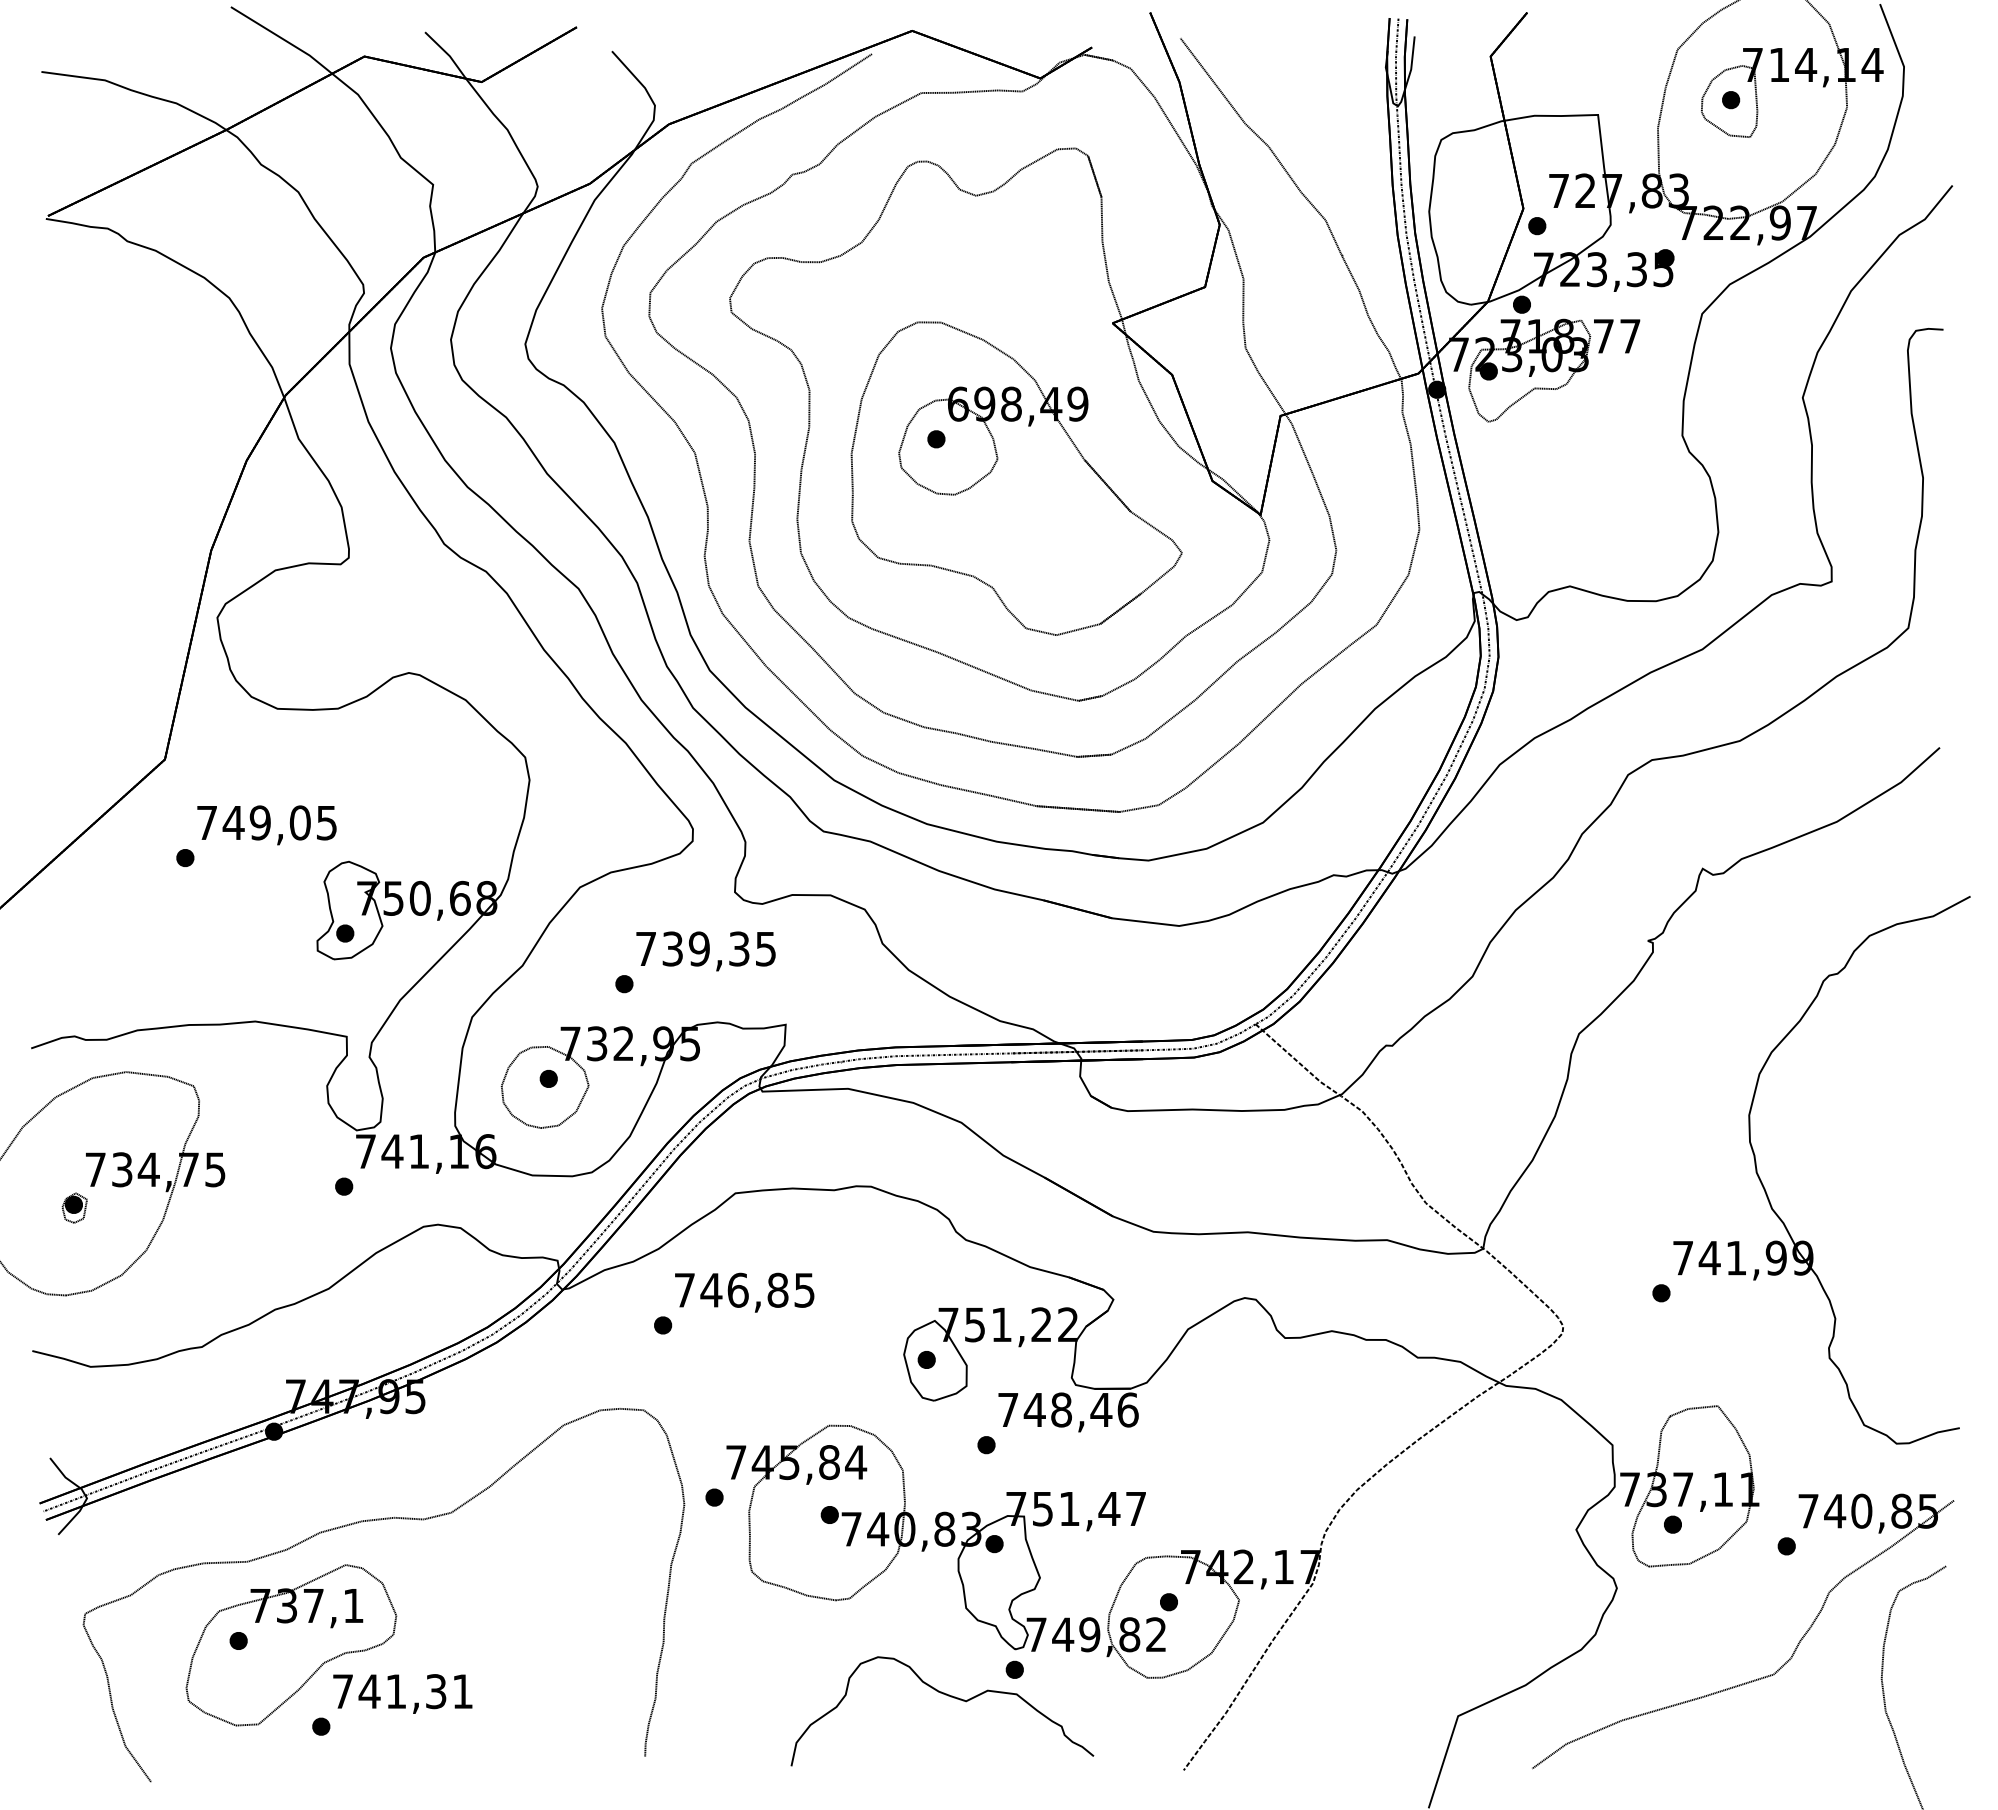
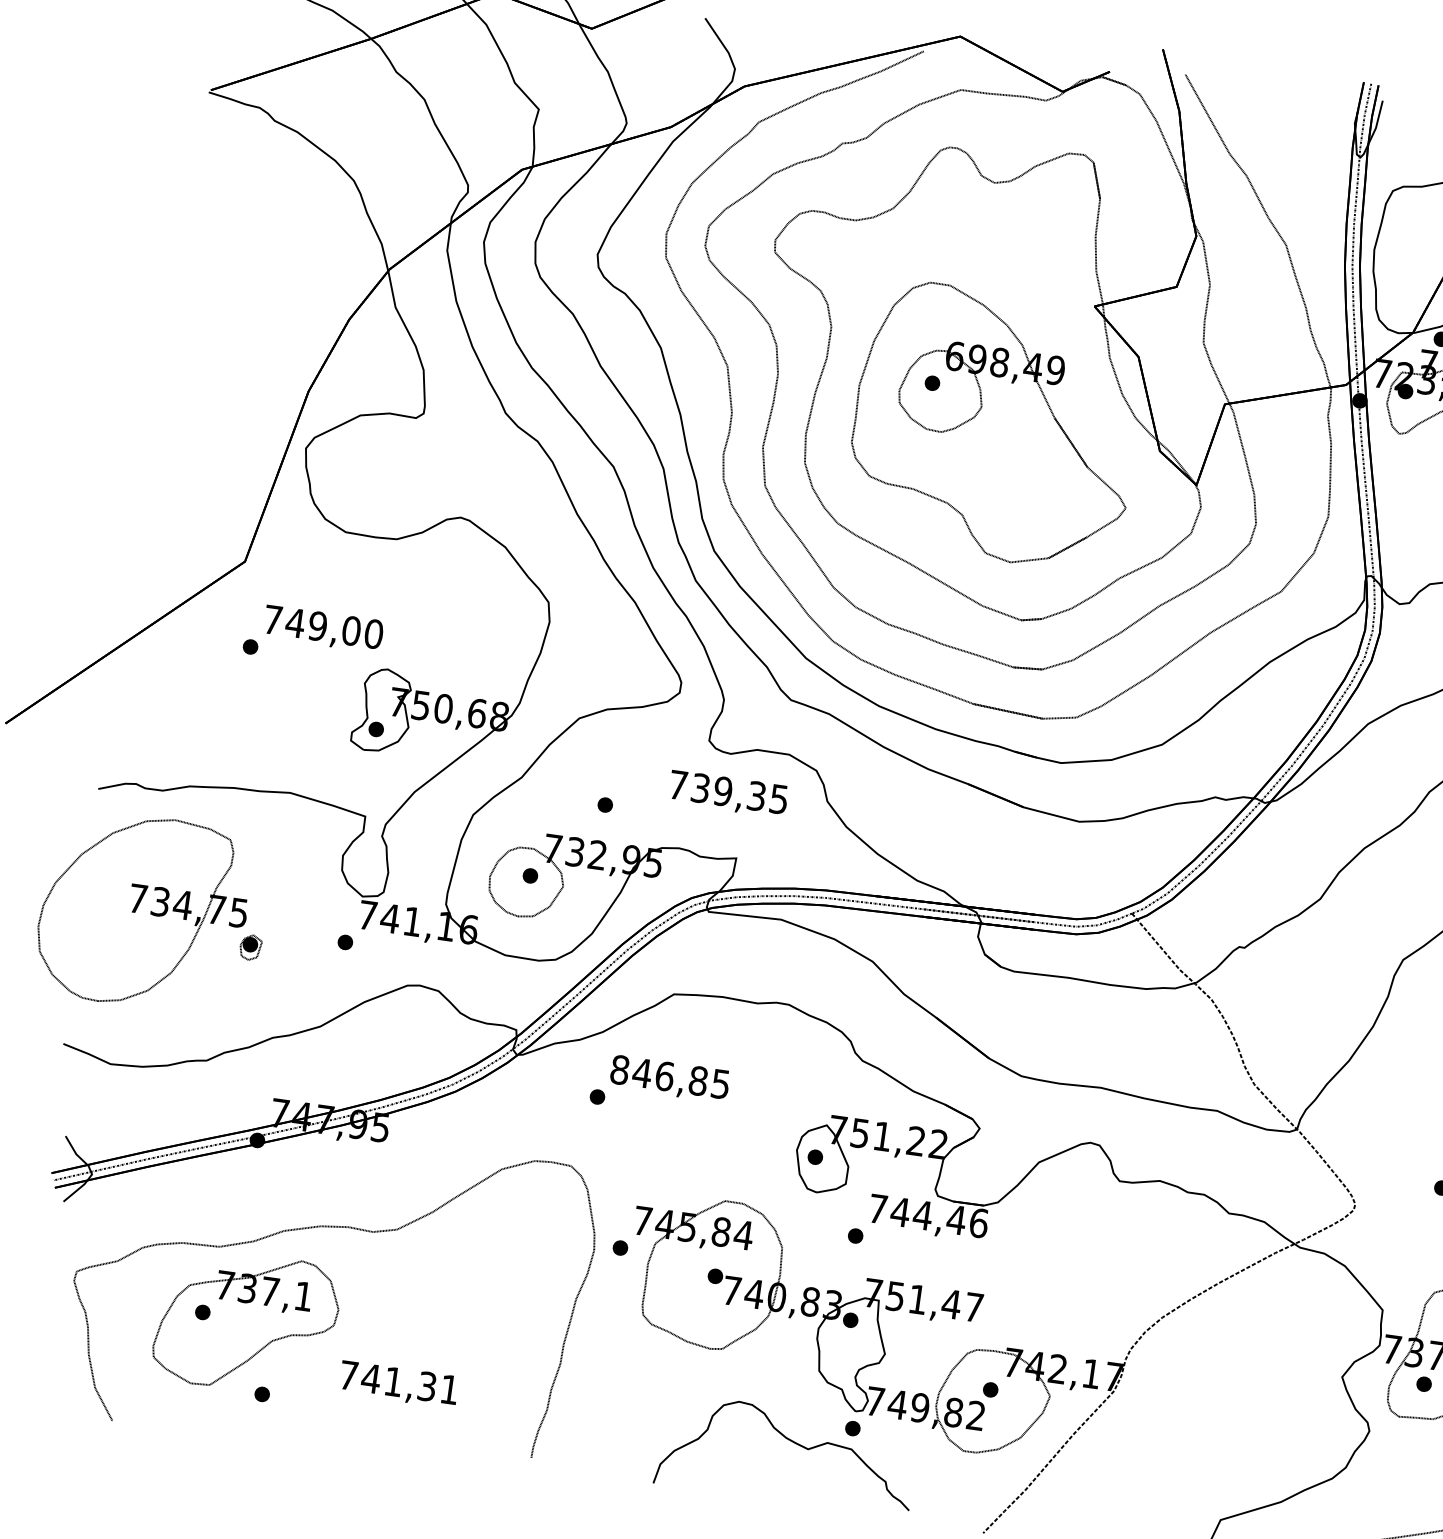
text: (326, 822) -> (373, 633), 749,05 -> 749,00
text: (705, 951) -> (727, 794), moved
part: (74, 1207) -> (250, 947), moved
text: (684, 1289) -> (619, 1069), 746,85 -> 846,85
text: (1061, 1409) -> (922, 1214), 748,46 -> 744,46
text: (402, 1693) -> (398, 1384), moved

